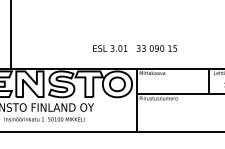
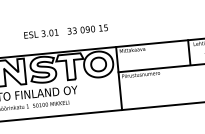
text: (135, 48) -> (66, 31), moved

